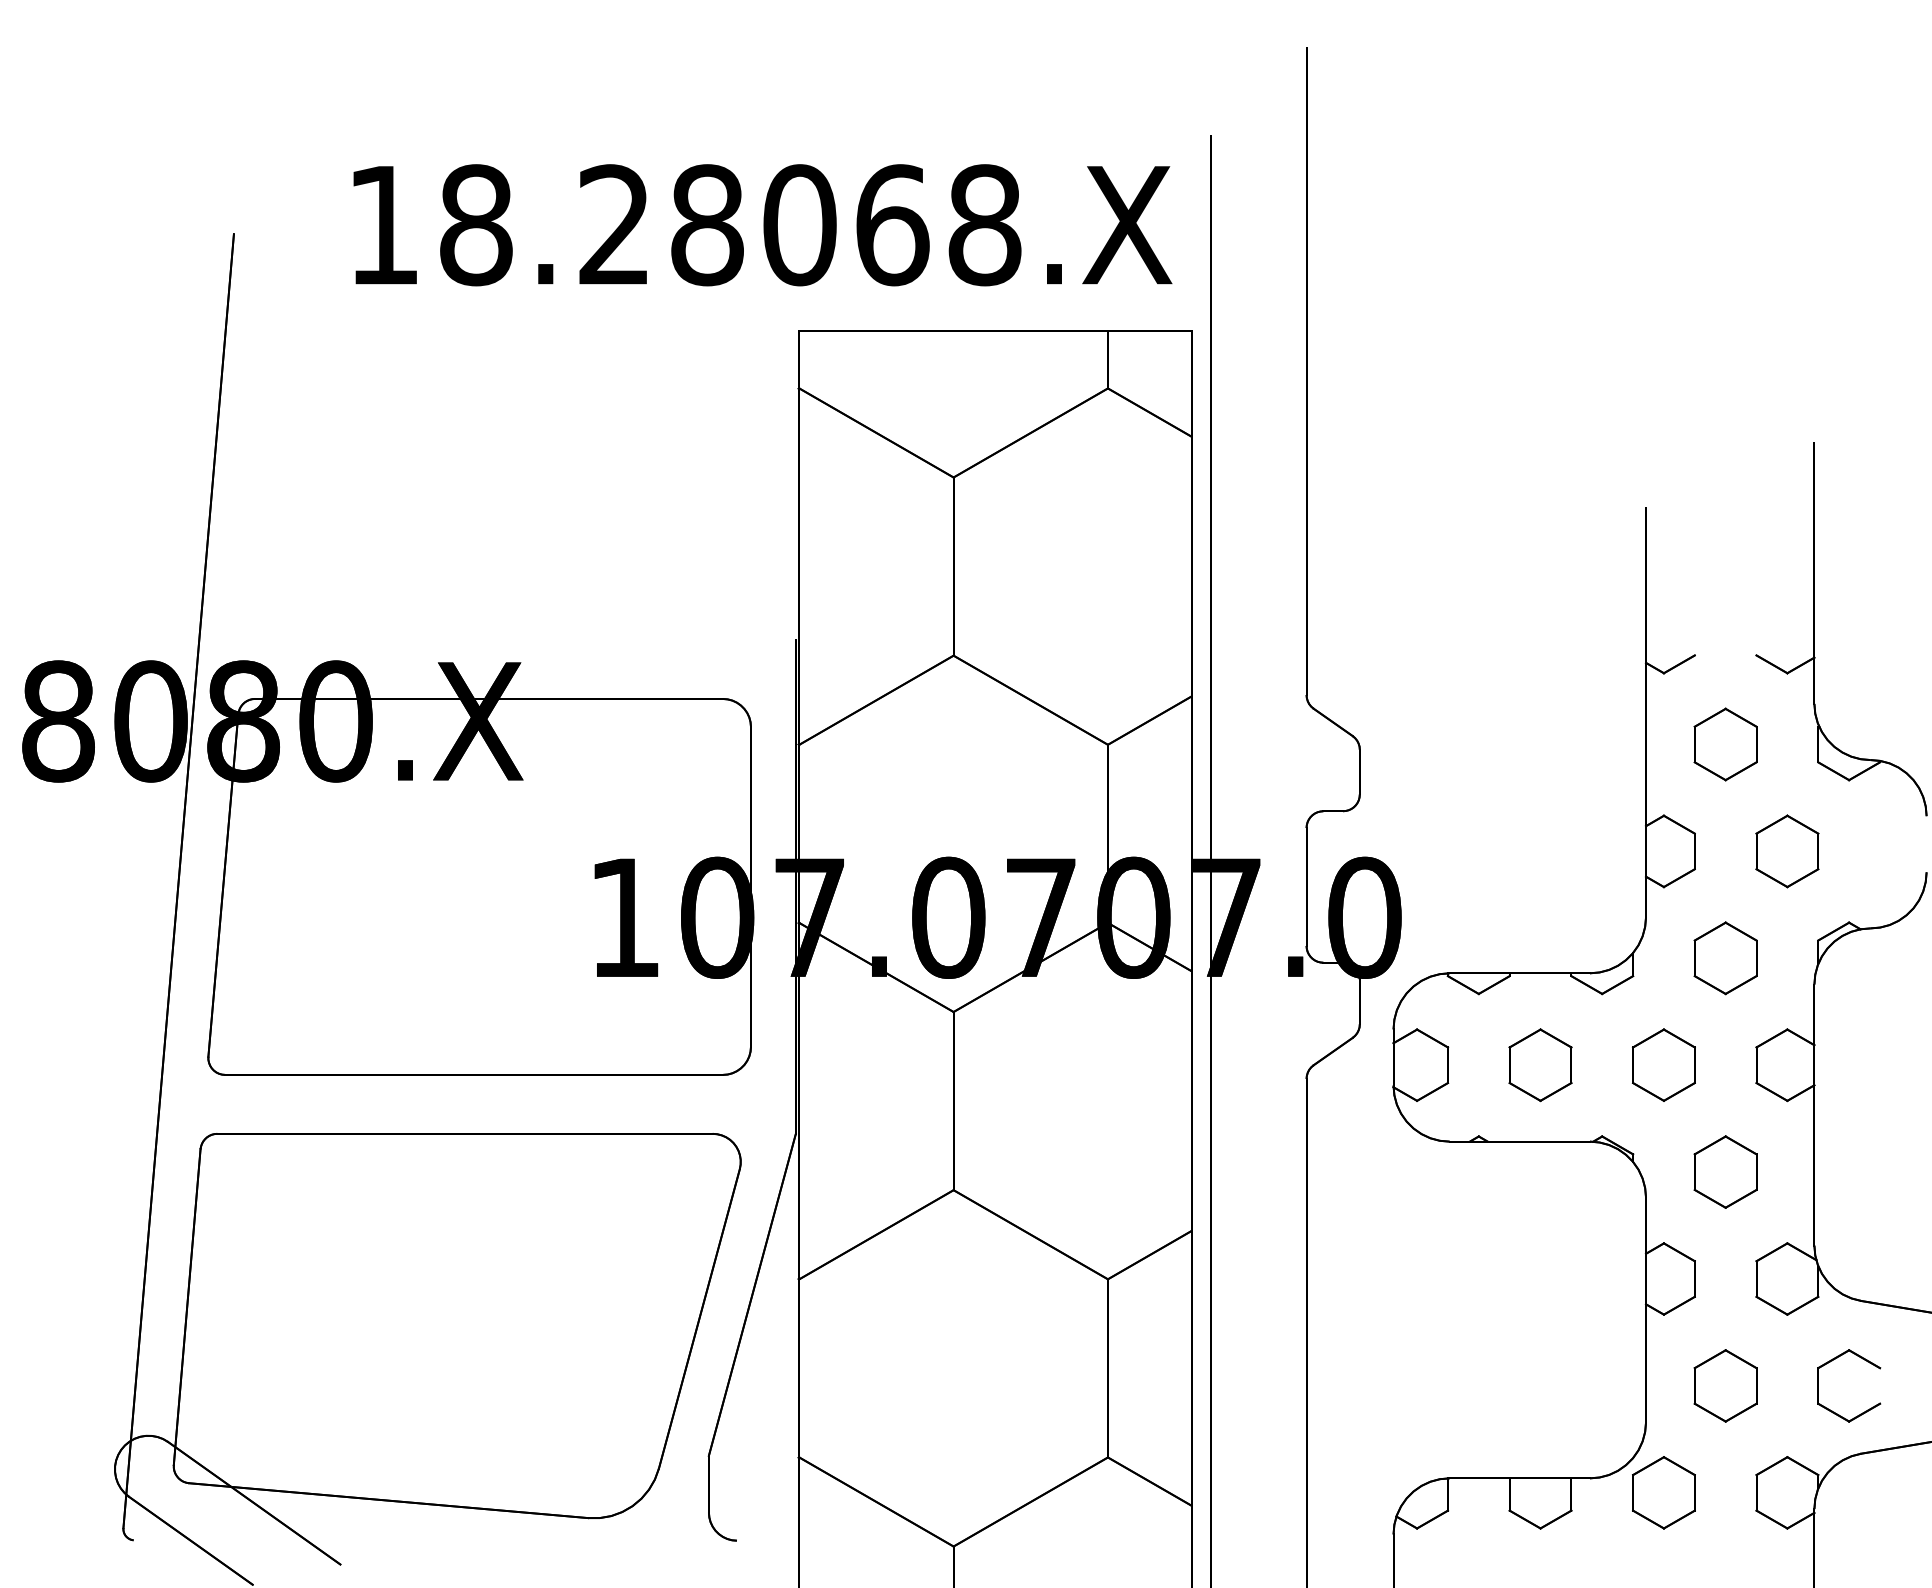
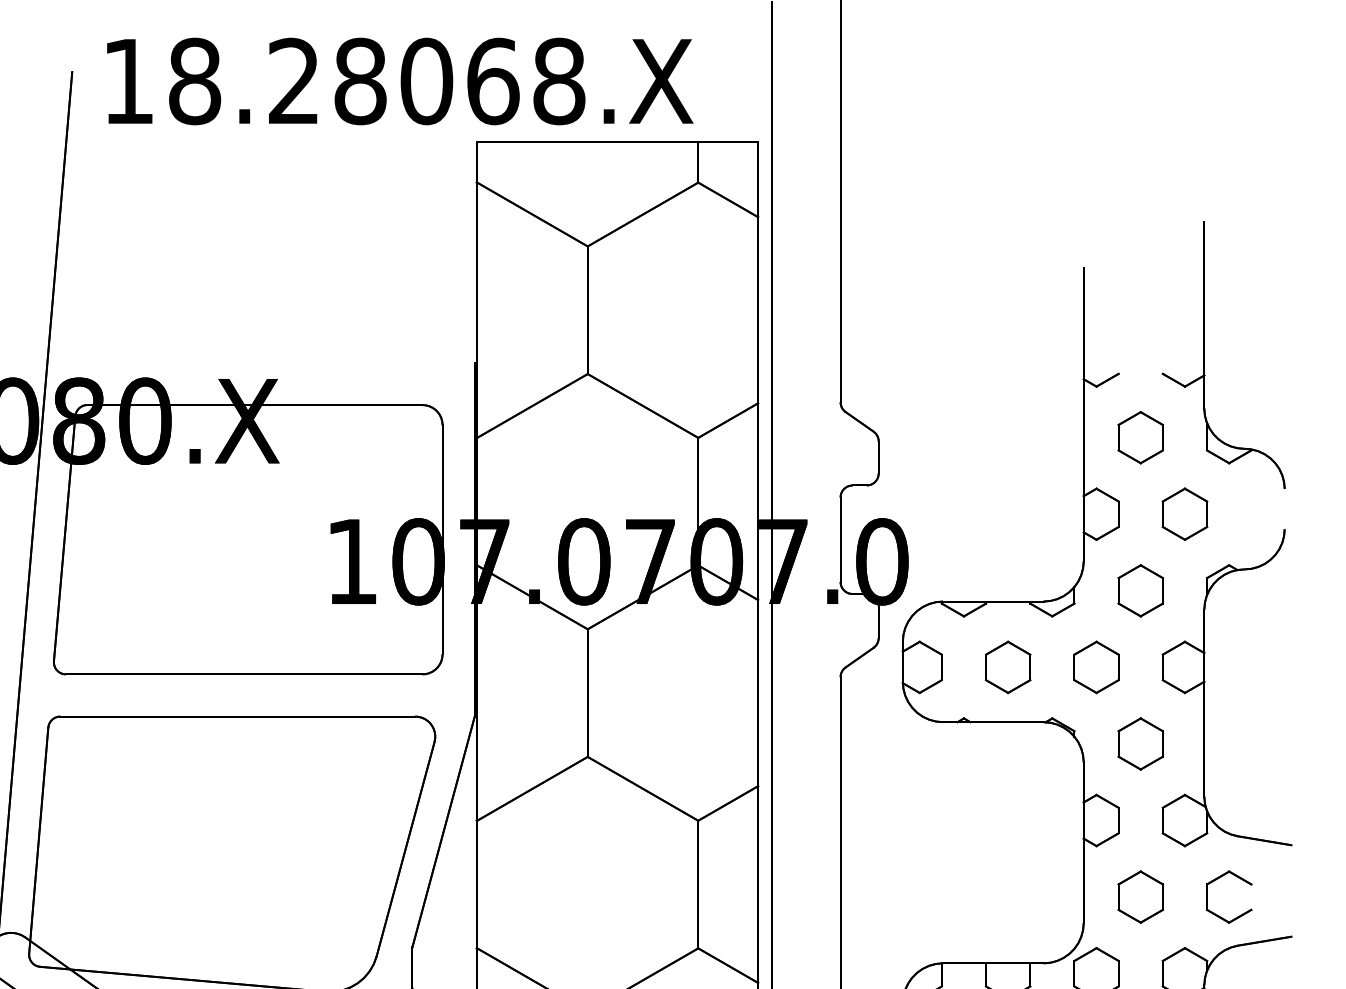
text: (762, 225) -> (399, 81), moved

